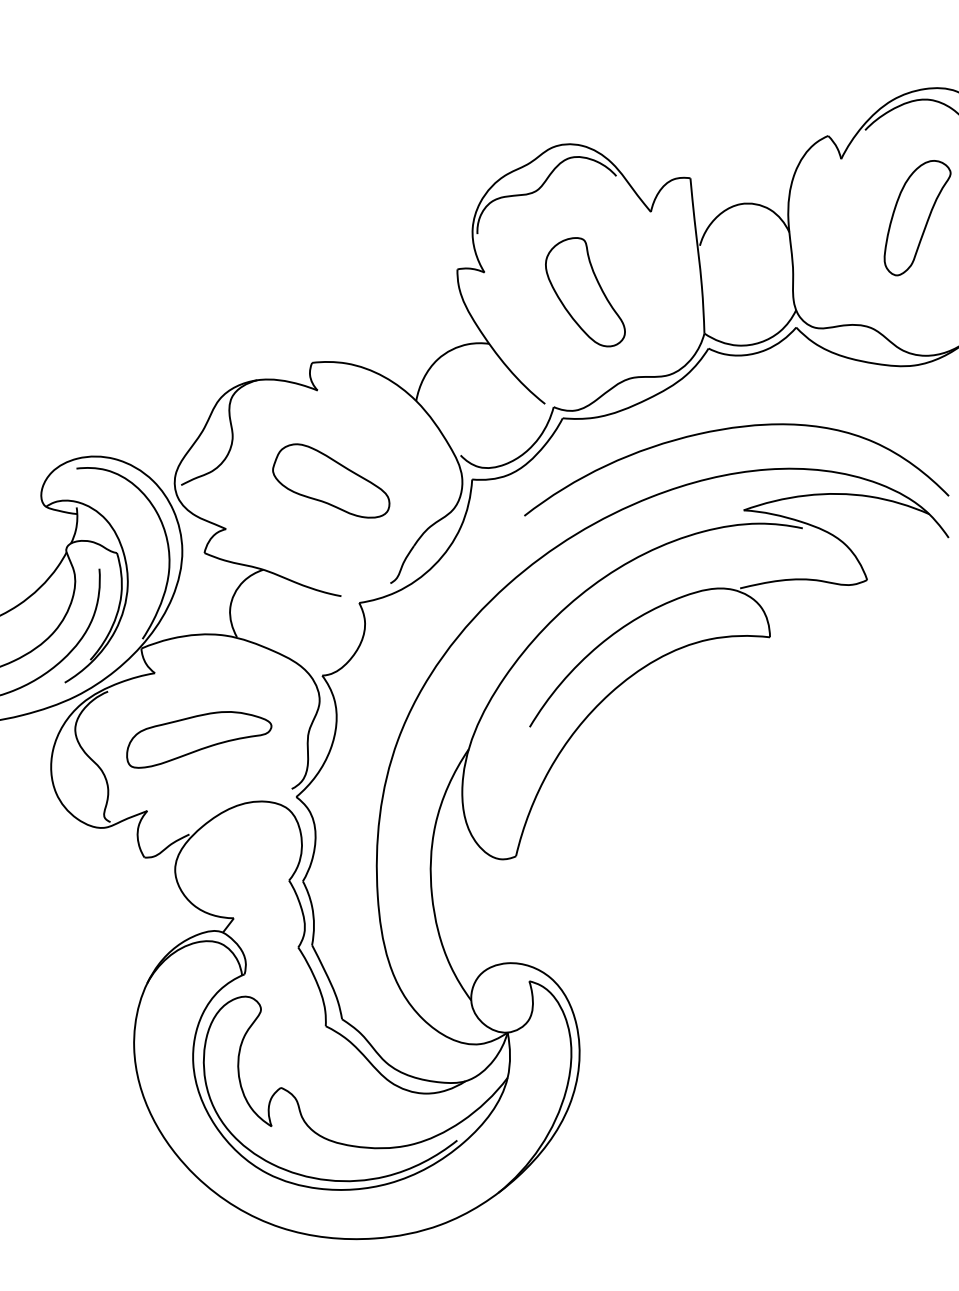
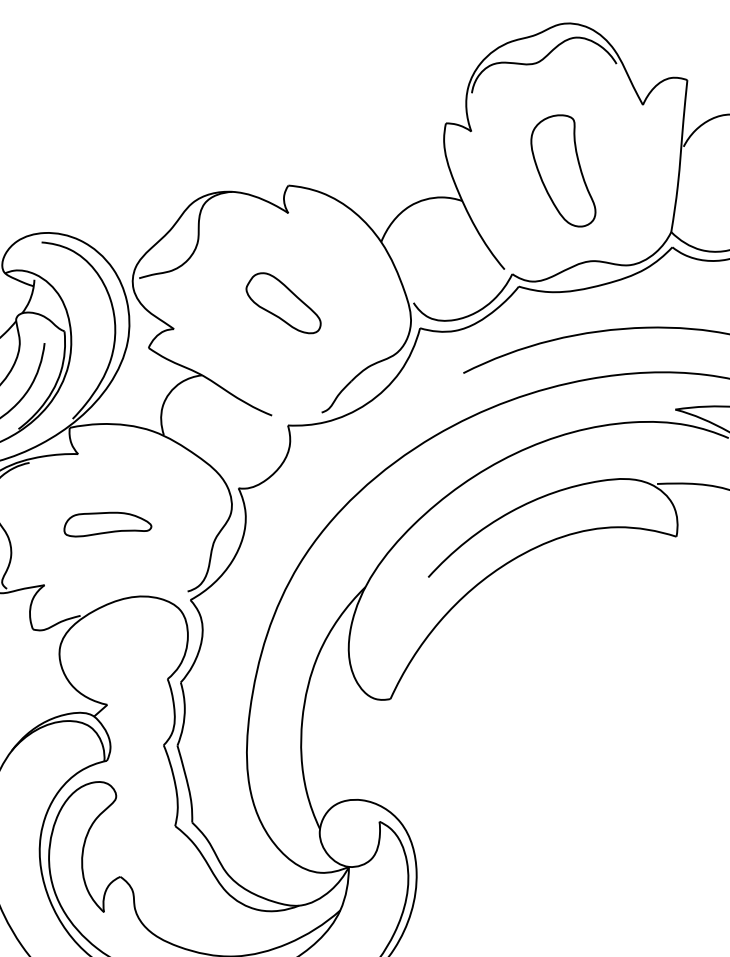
part: (331, 480) -> (284, 302), size x0.7
part: (199, 739) -> (108, 526), size x0.6

